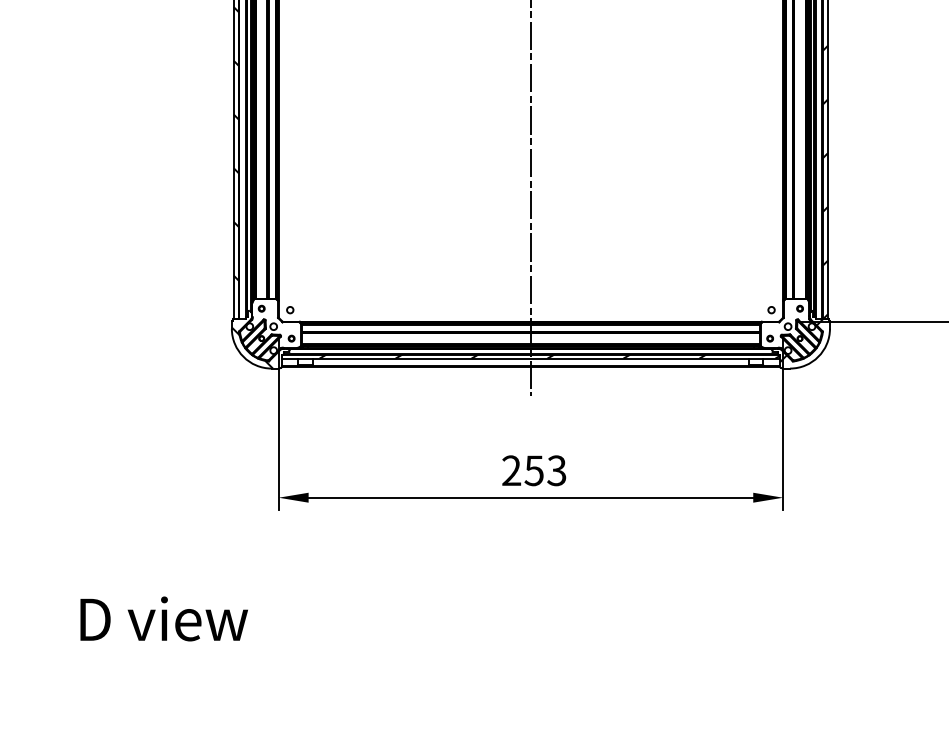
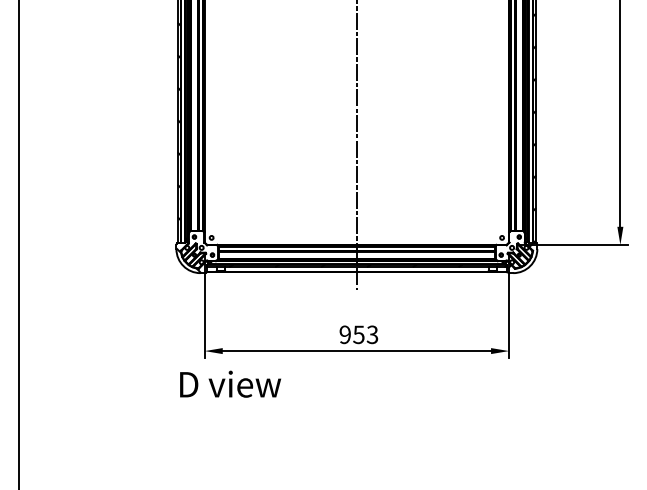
text: (510, 471) -> (344, 335), 253 -> 953
text: (164, 617) -> (230, 383), moved

